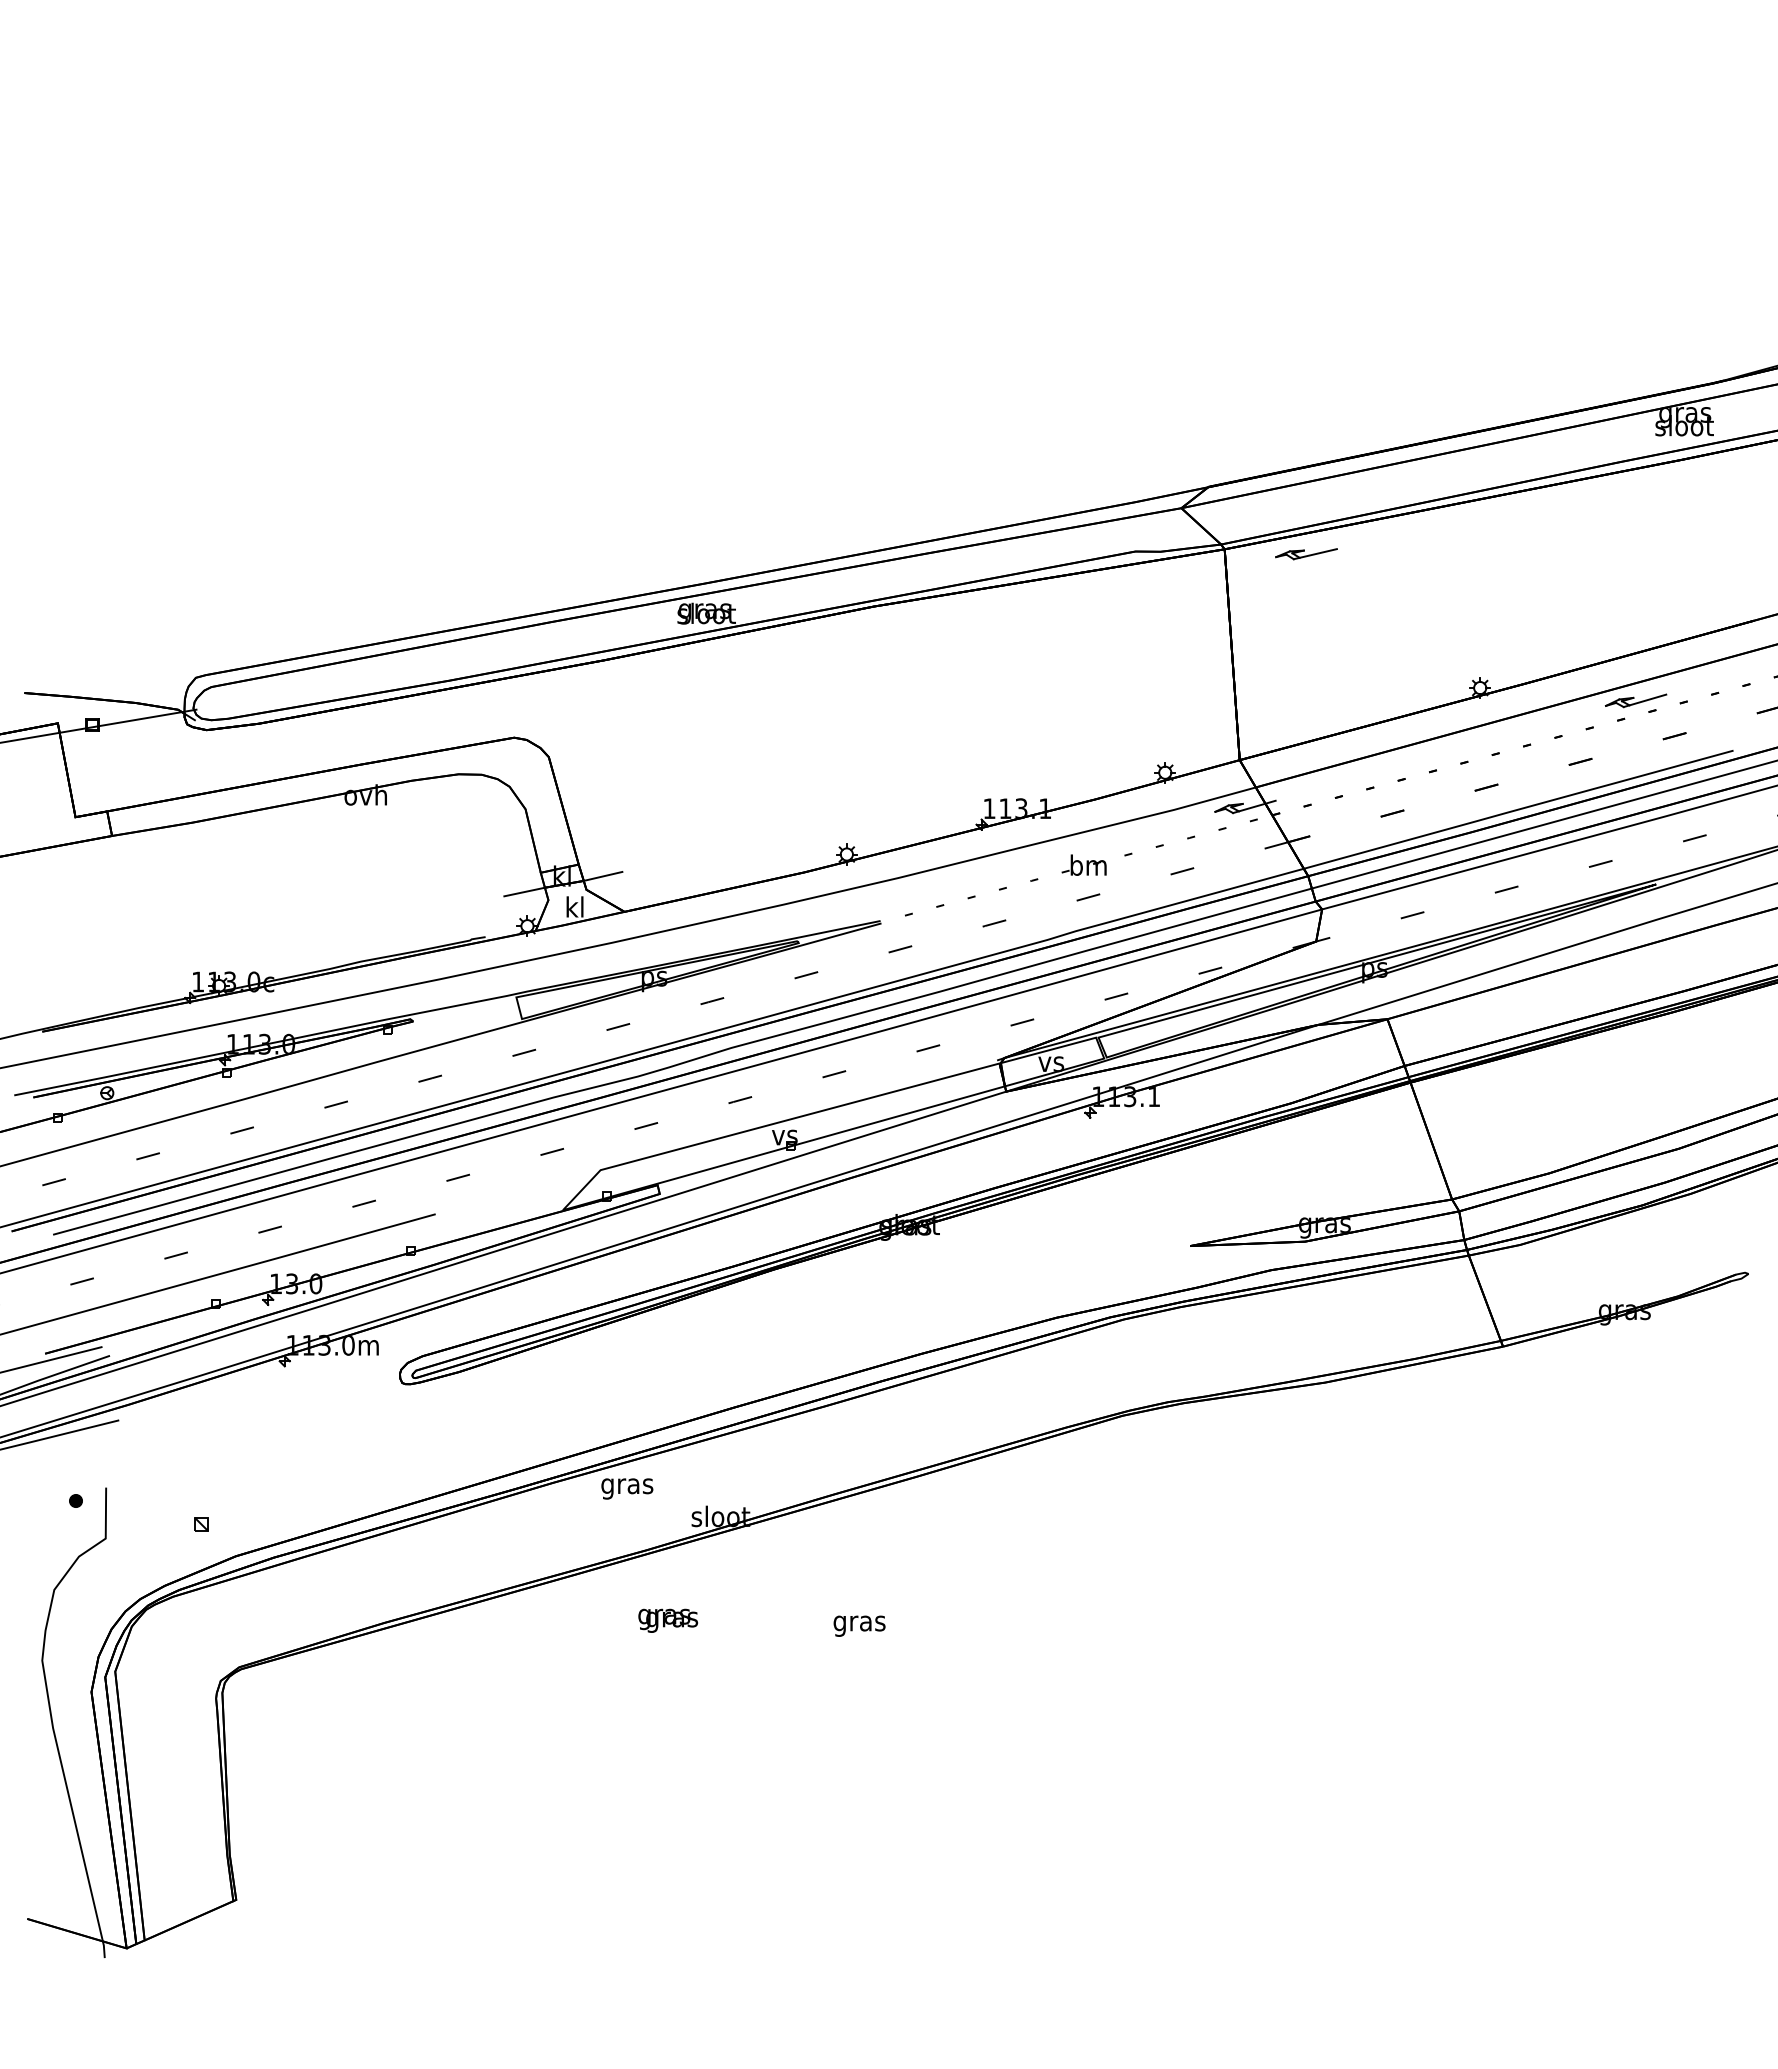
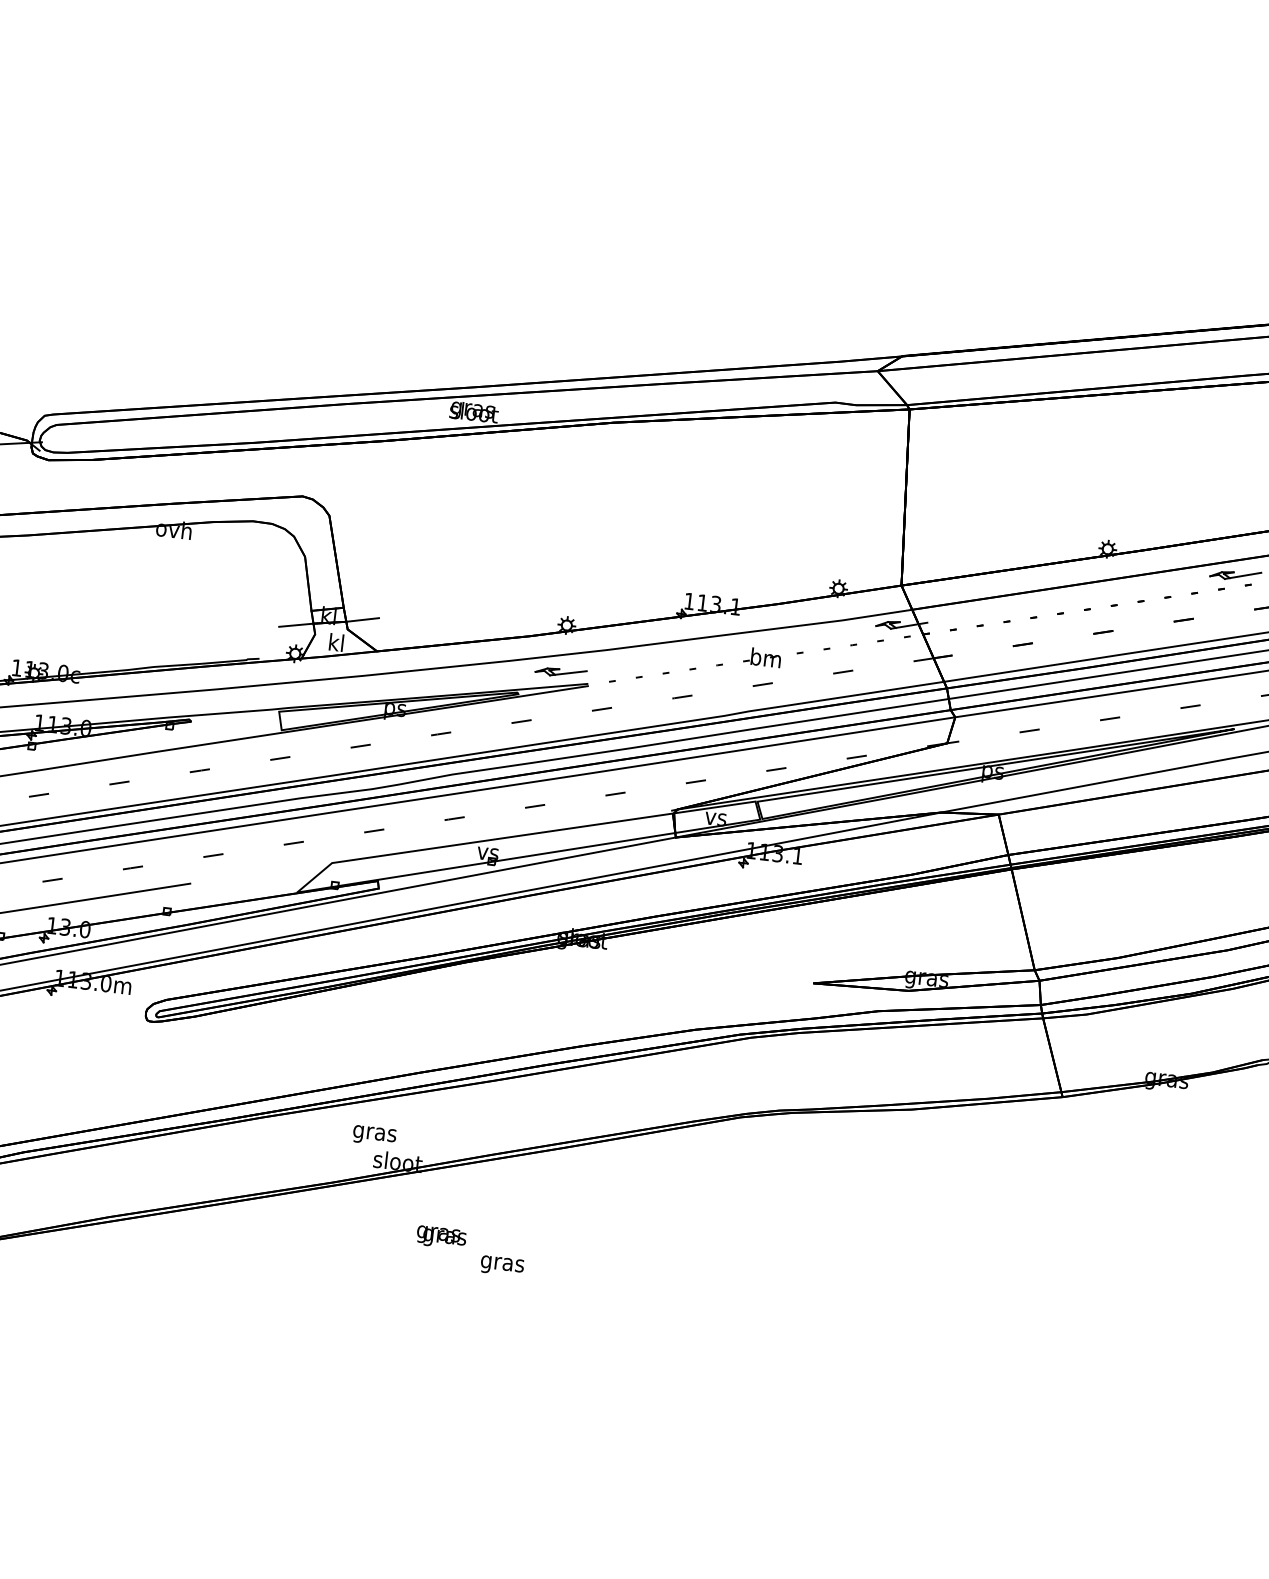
part: (1306, 554) -> (561, 672), moved
text: (627, 1488) -> (374, 1135), moved
text: (667, 1620) -> (440, 1237), moved

